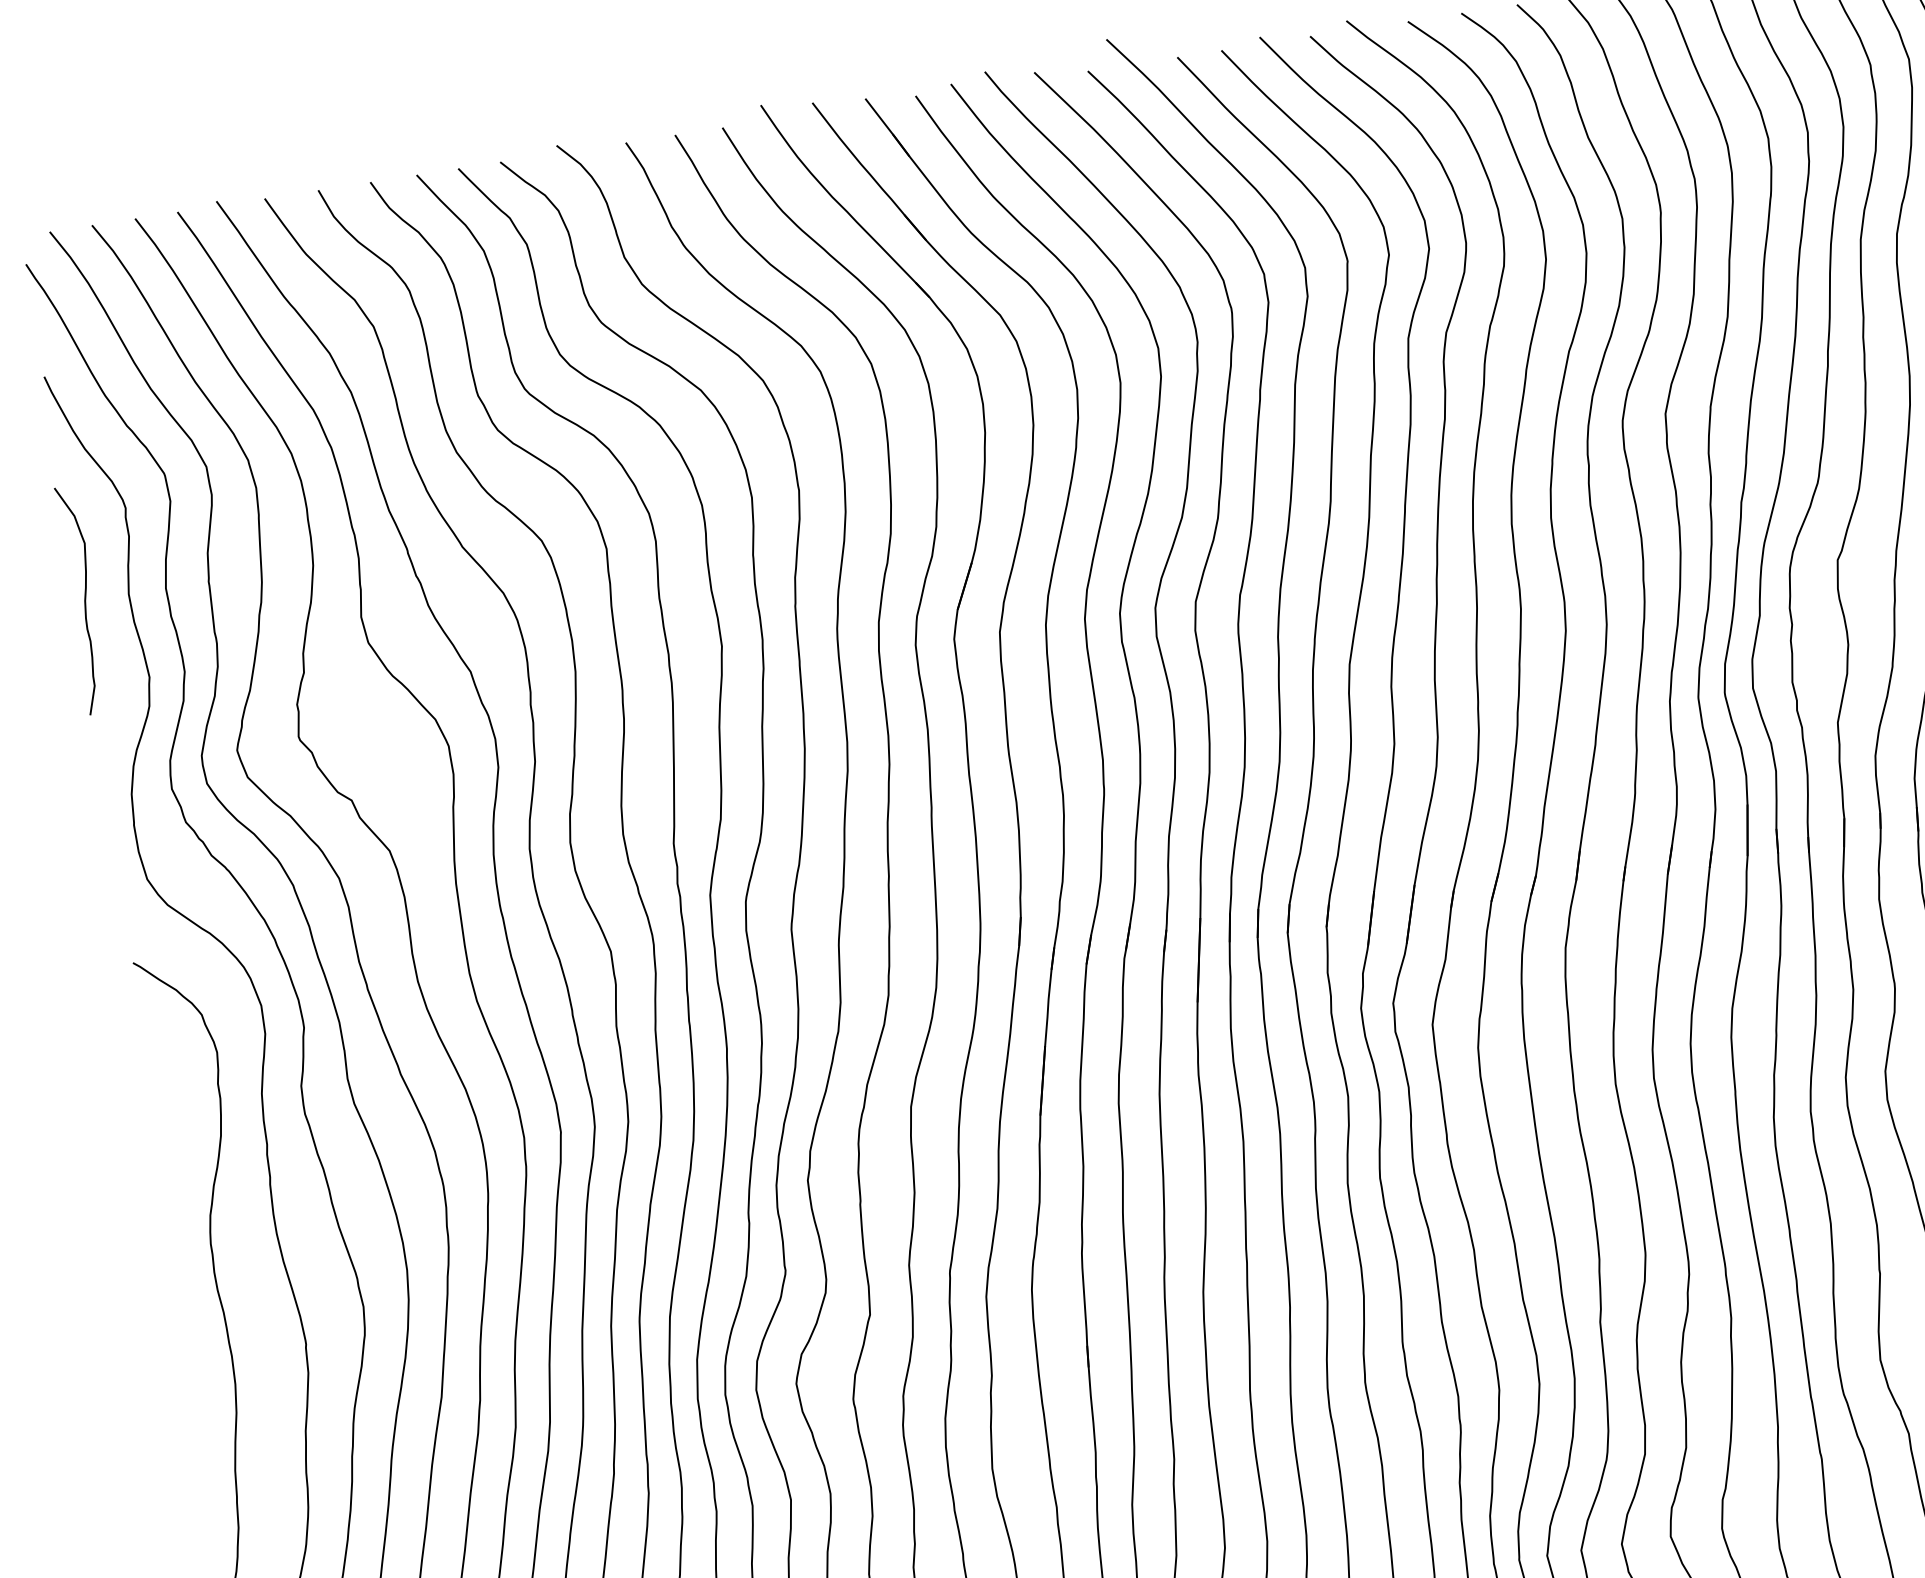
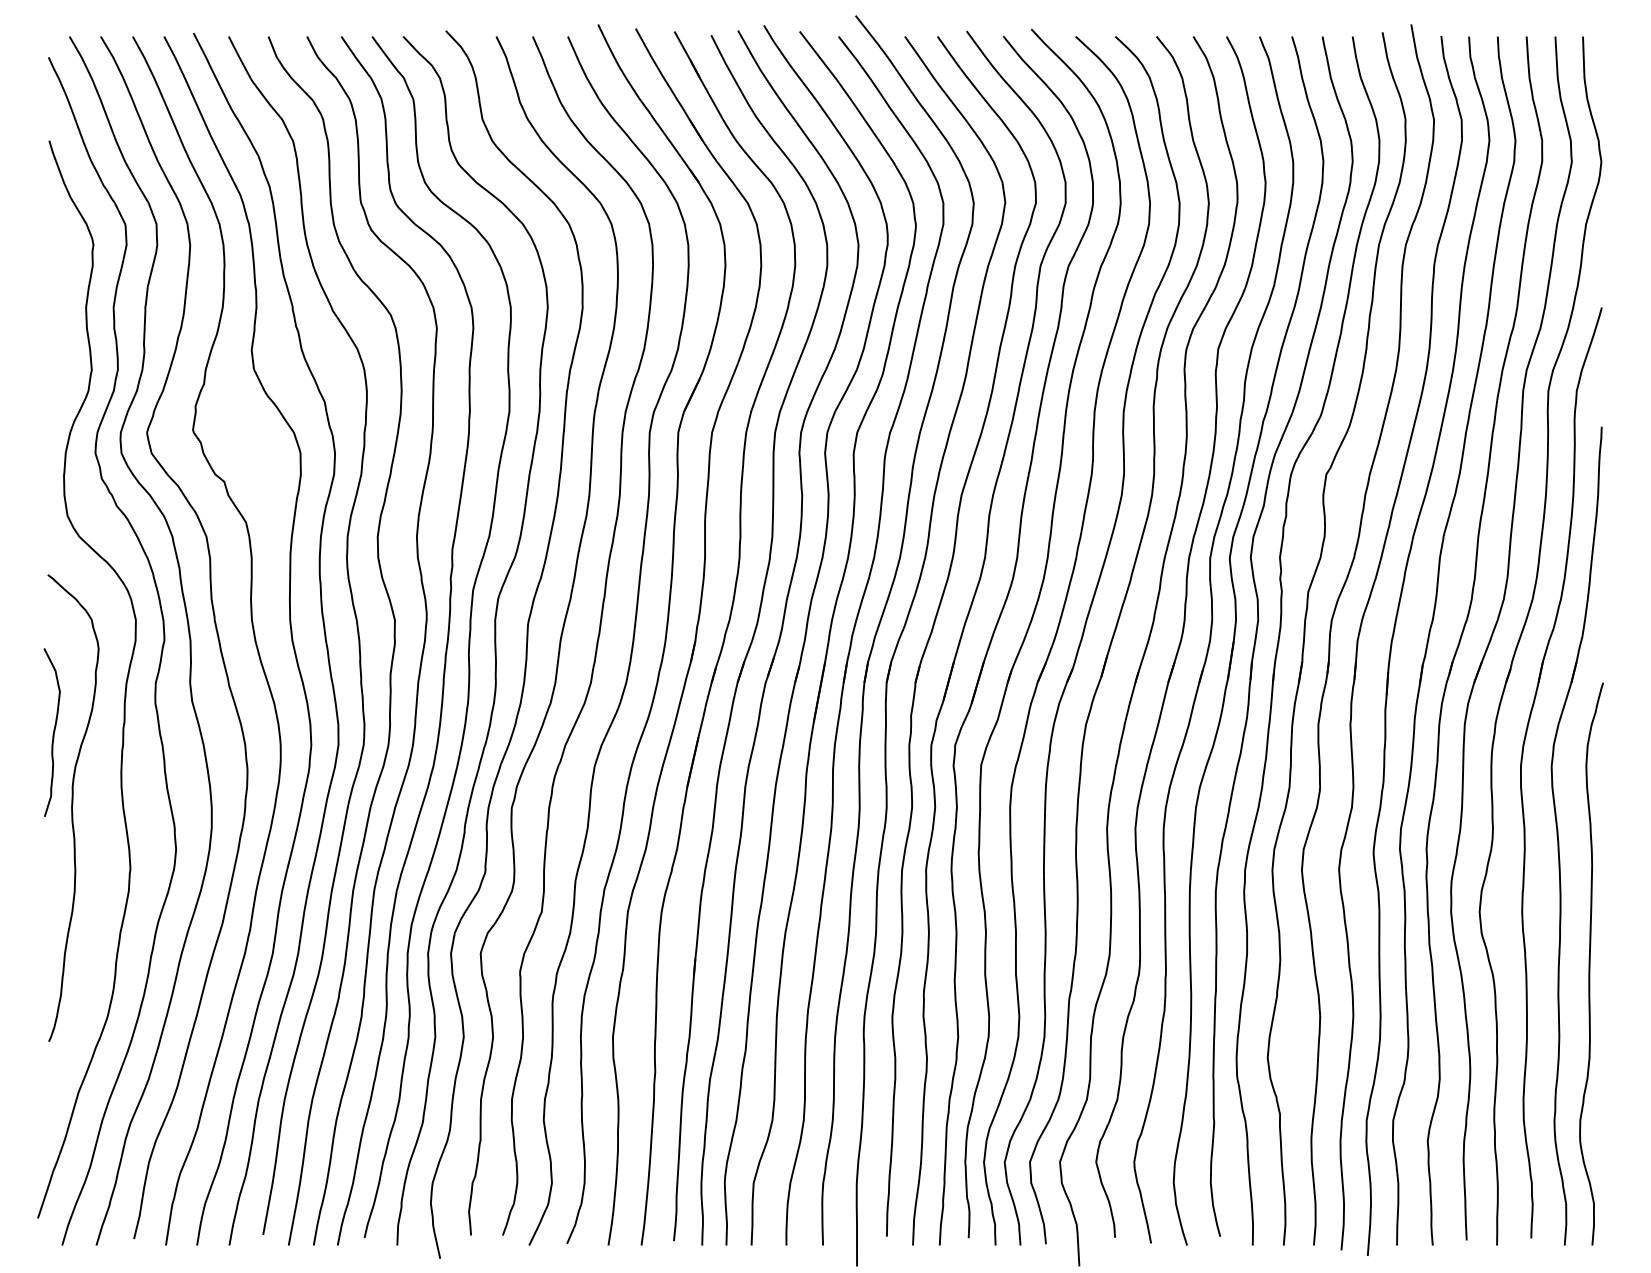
curve: (83, 601) -> (52, 733), moved

